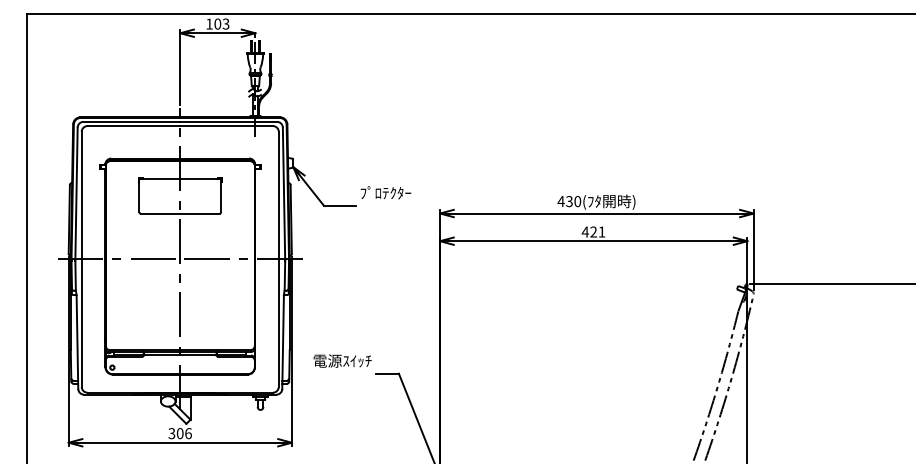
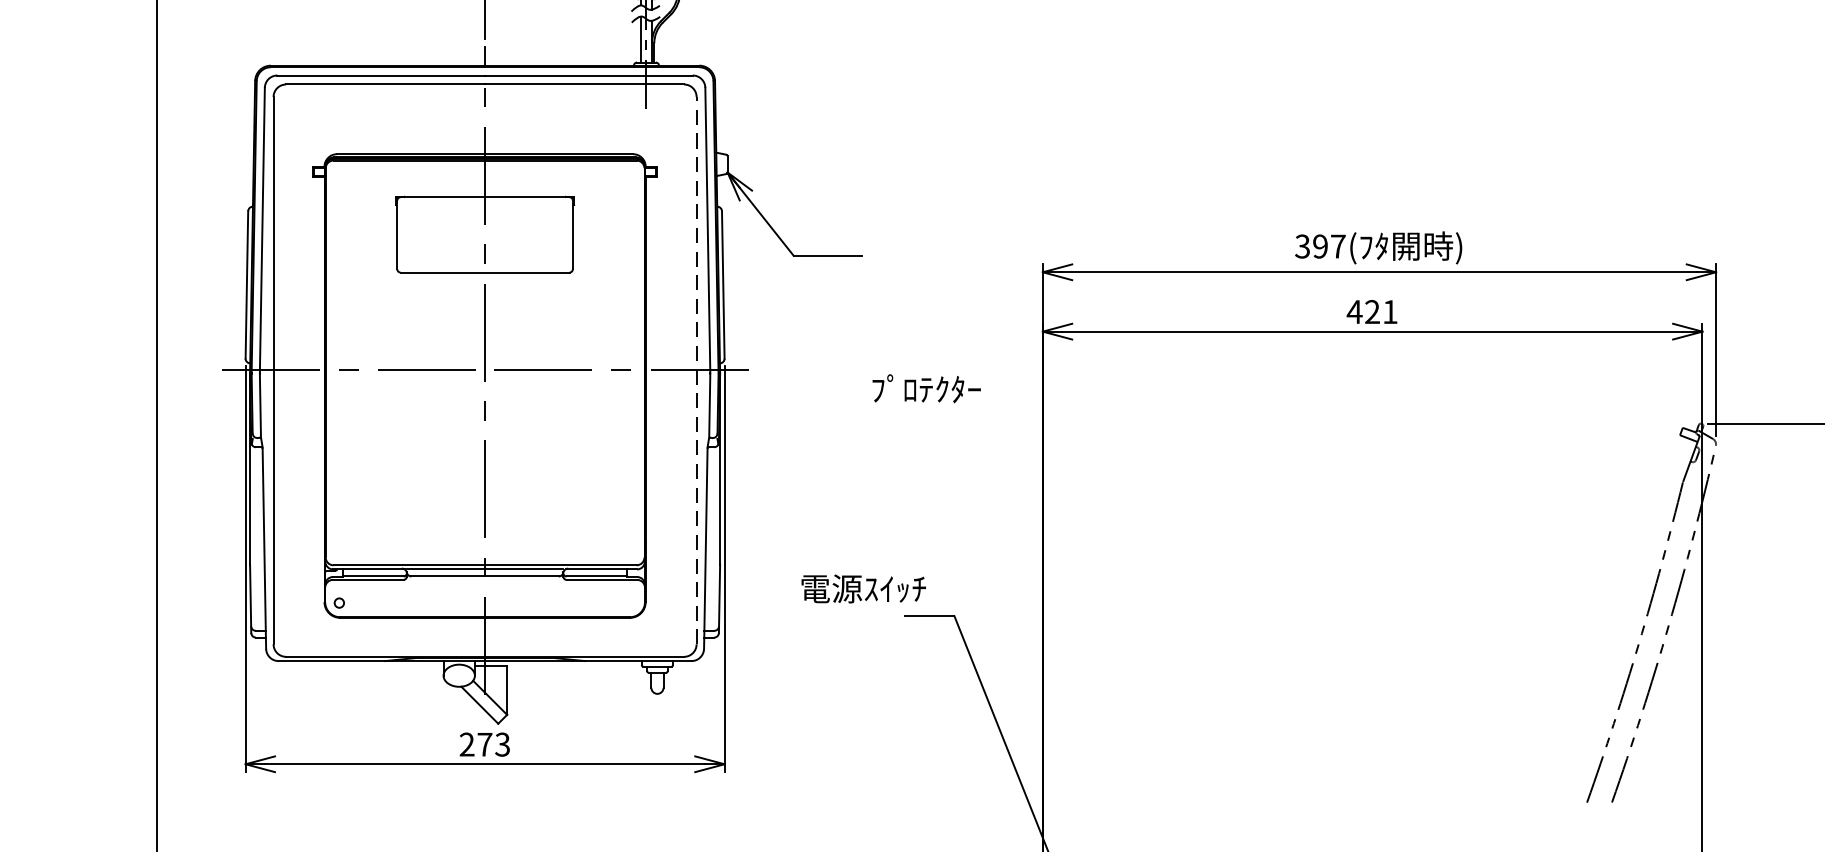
text: (385, 192) -> (925, 388), moved
text: (569, 201) -> (1320, 246), 430( -> 397(
line: (278, 258) -> (695, 368), solid -> dashed
text: (342, 360) -> (863, 587), moved
text: (179, 433) -> (483, 744), 306 -> 273

